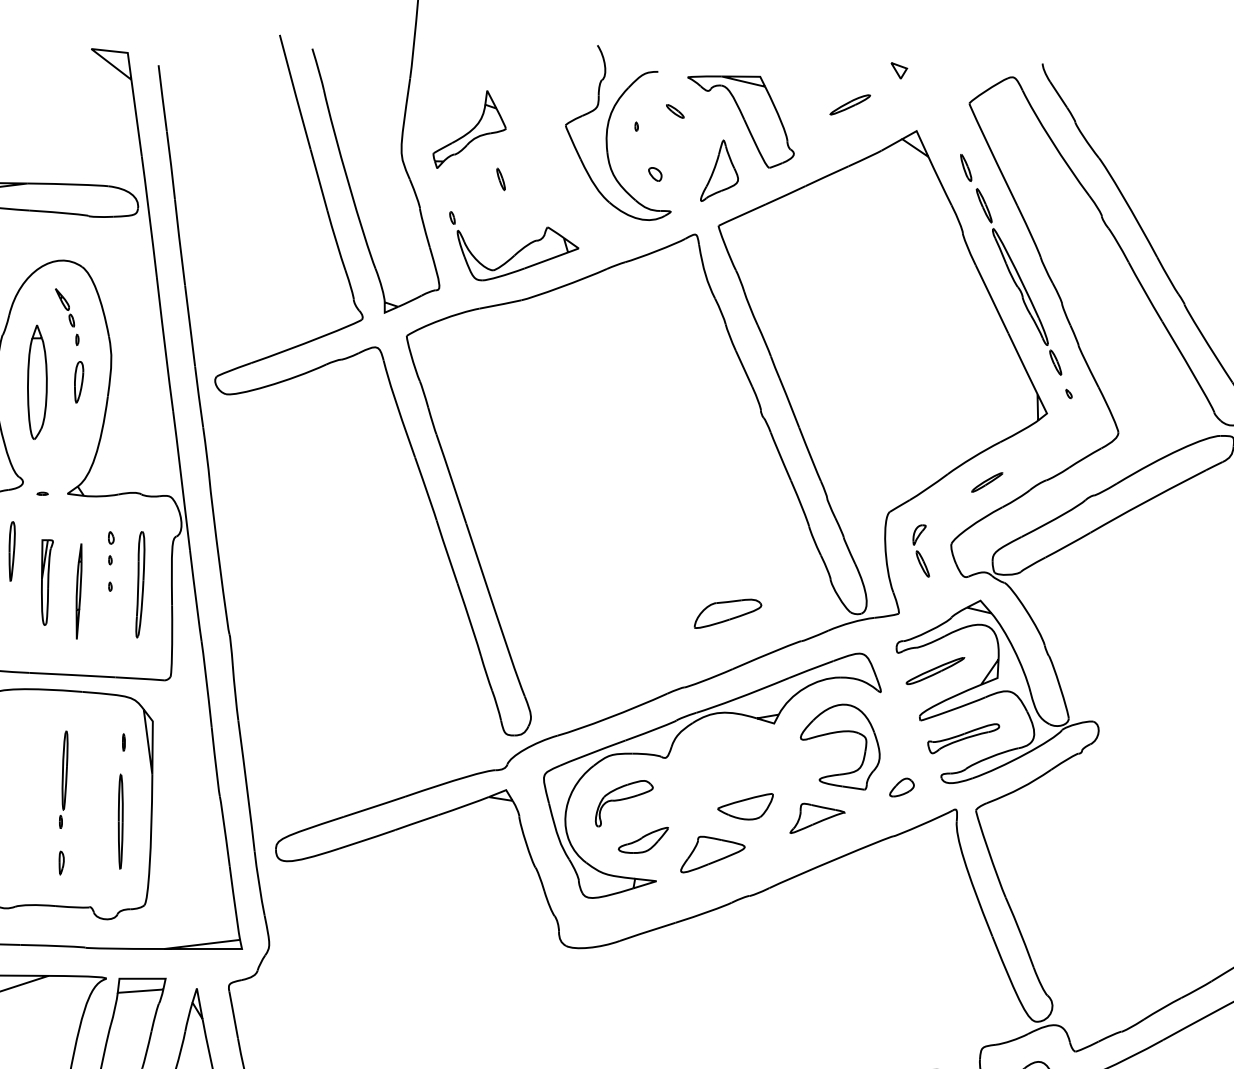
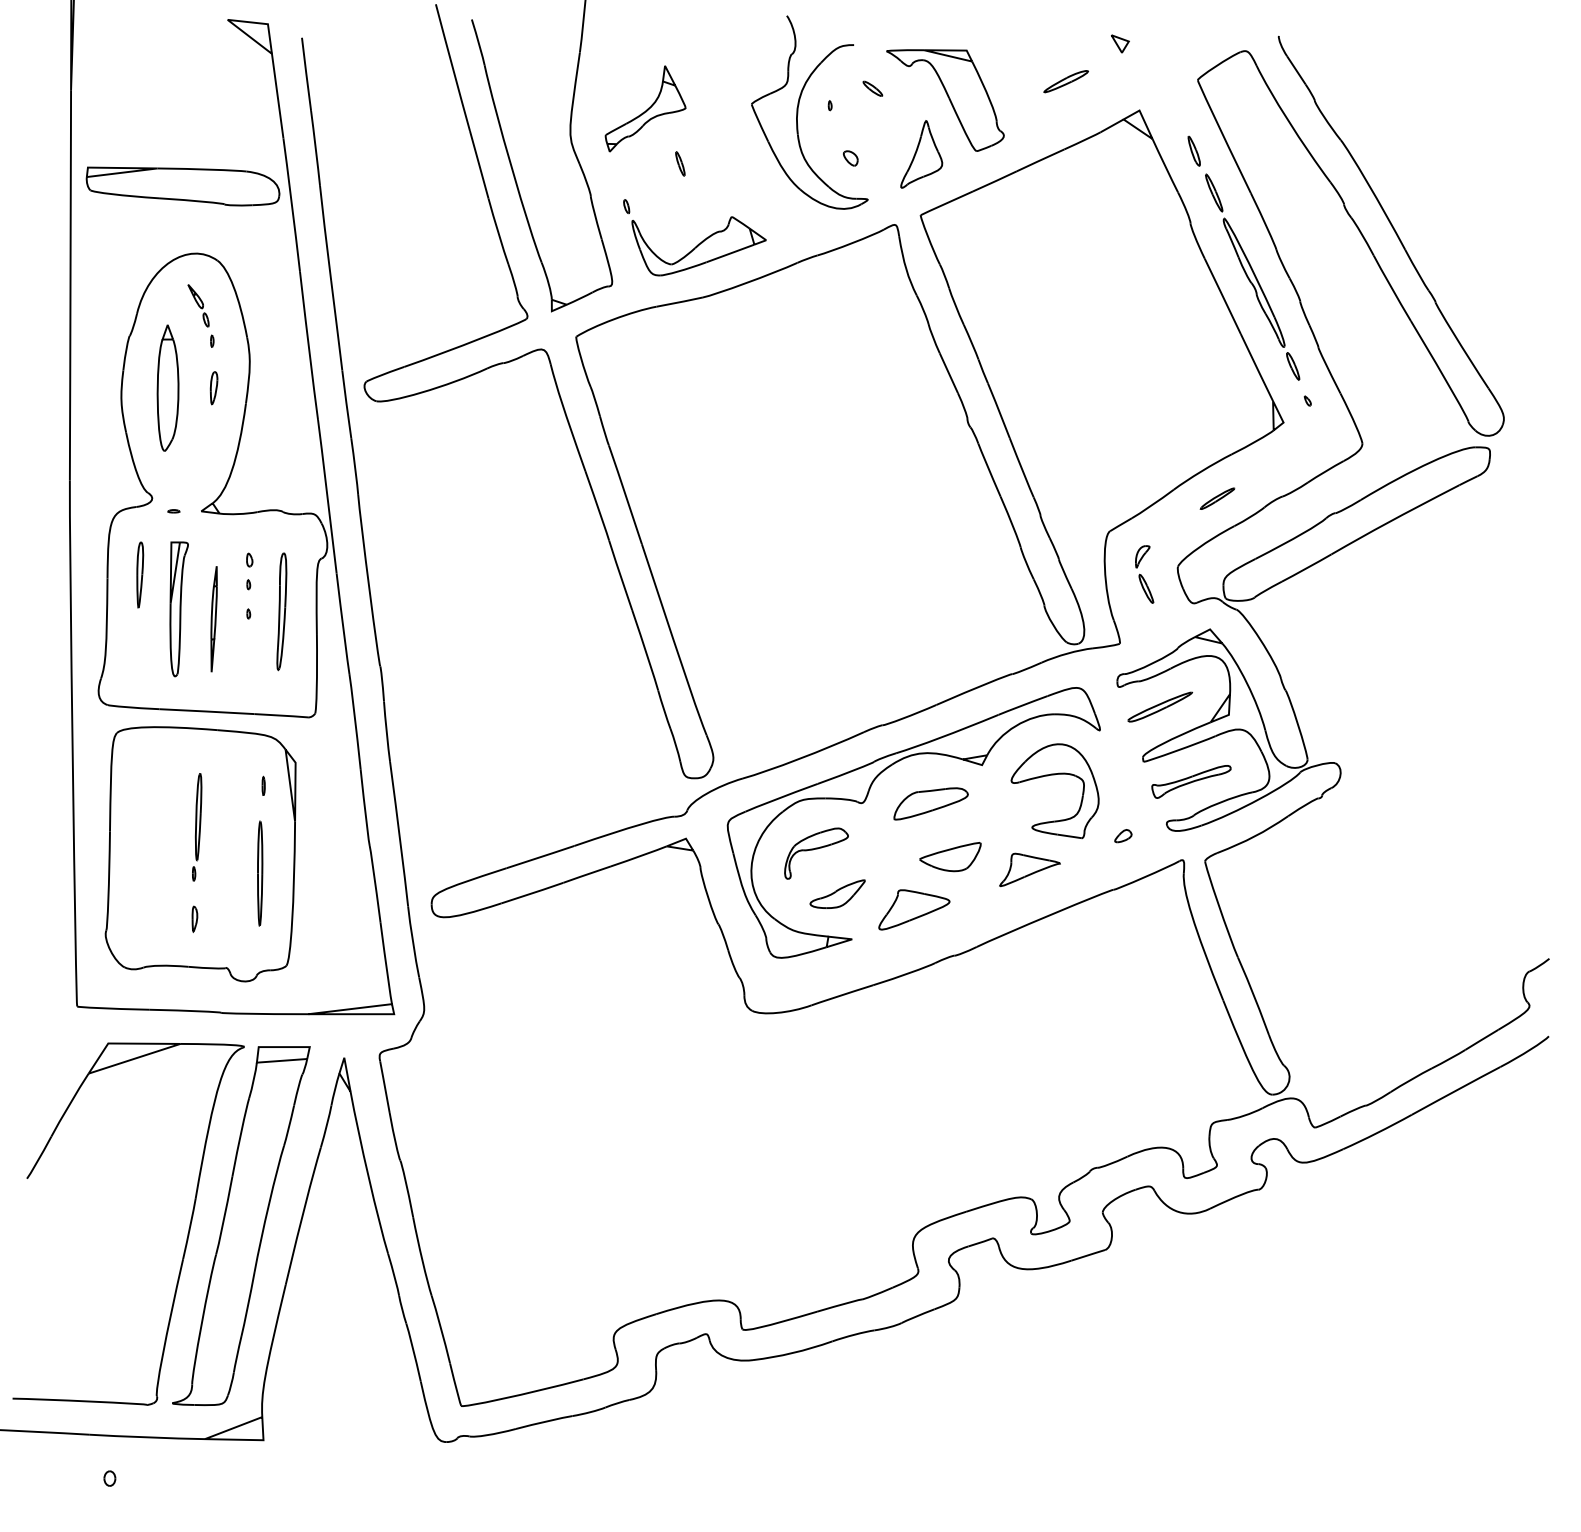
part: (78, 382) -> (213, 388), size x0.71
part: (46, 582) -> (178, 609), size x1.43
part: (727, 613) -> (930, 803), moved
part: (902, 788) -> (1123, 836), size x0.62

